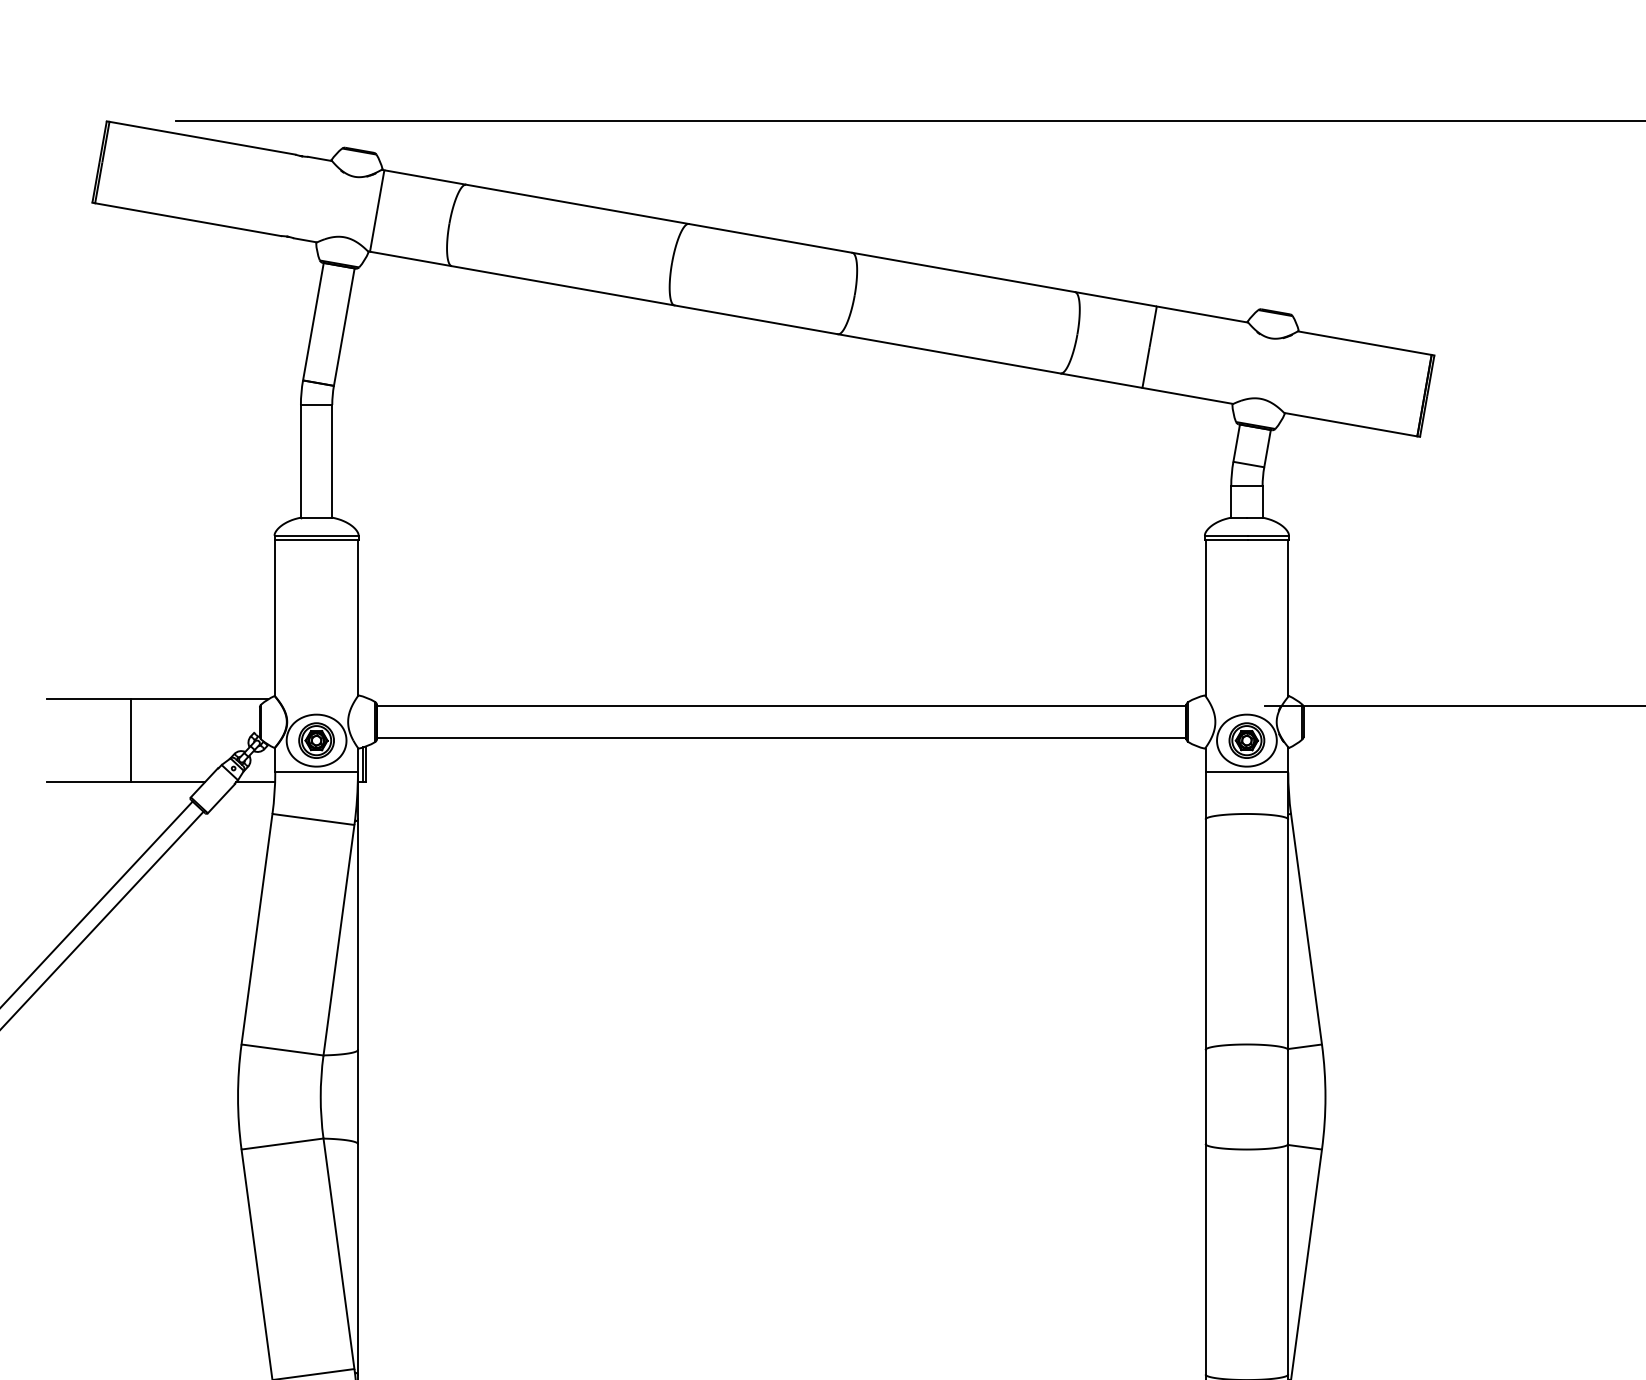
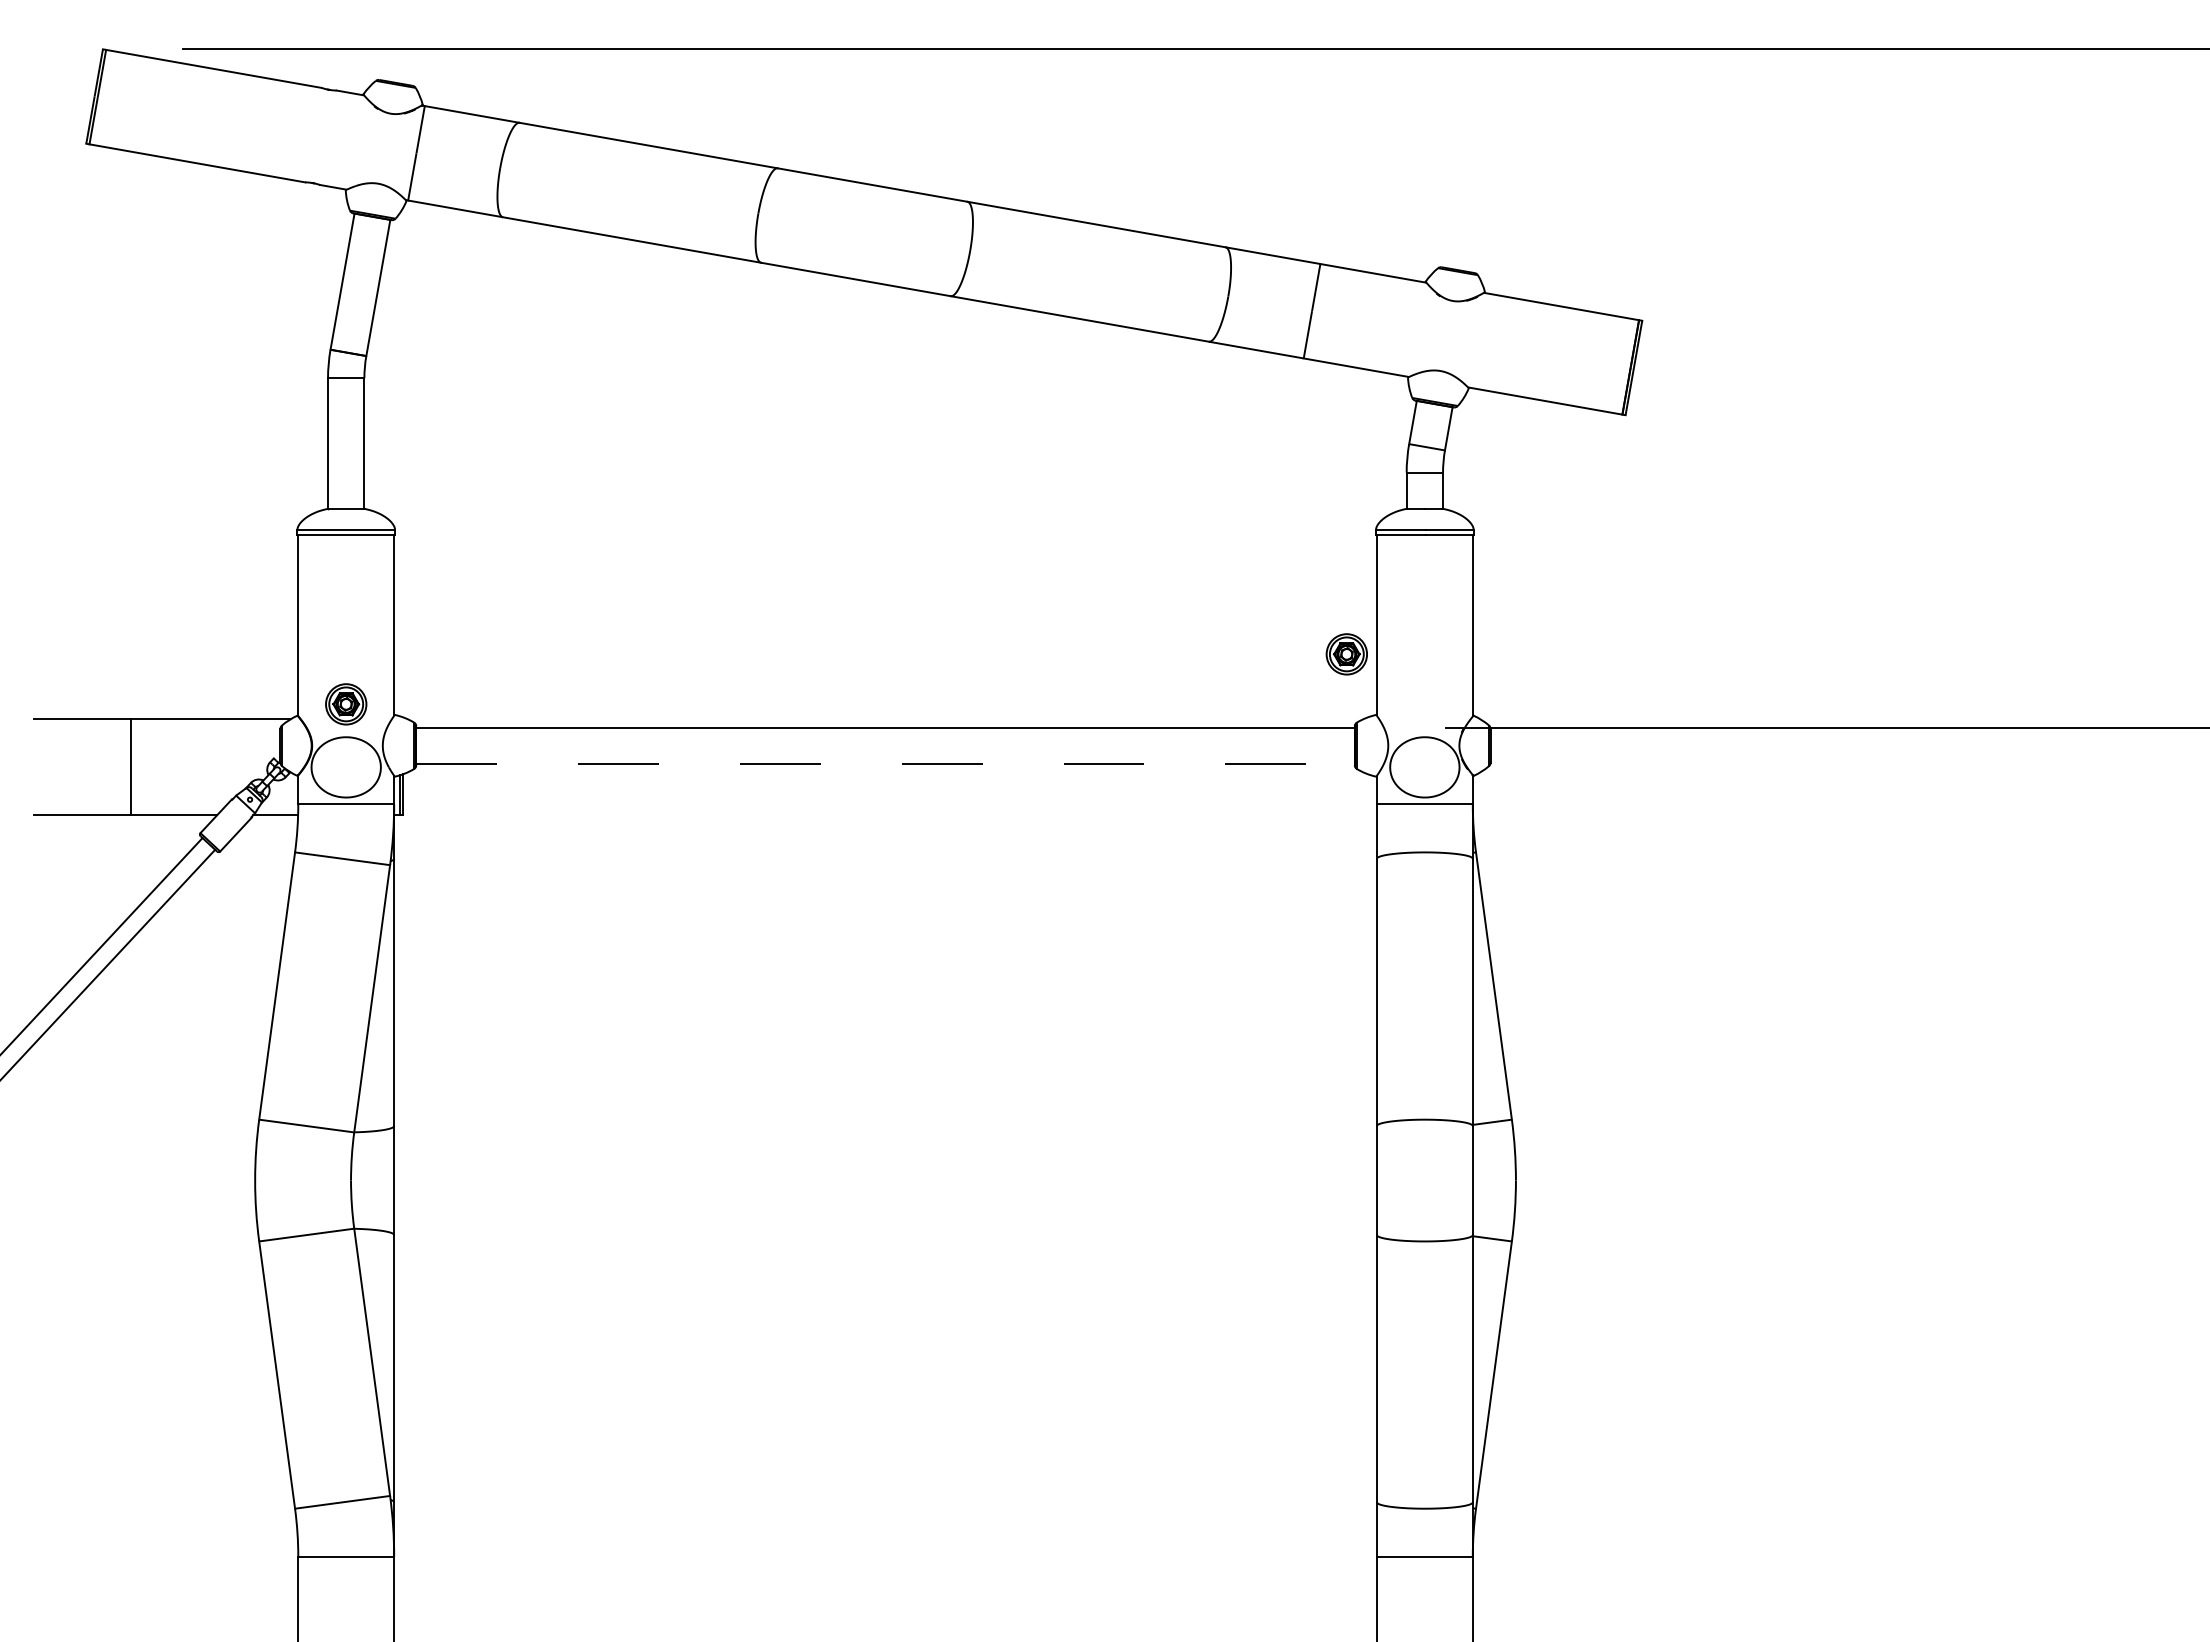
line: (782, 737) -> (886, 763), solid -> dashed
part: (316, 740) -> (346, 704), moved
part: (1246, 740) -> (1346, 654), moved

